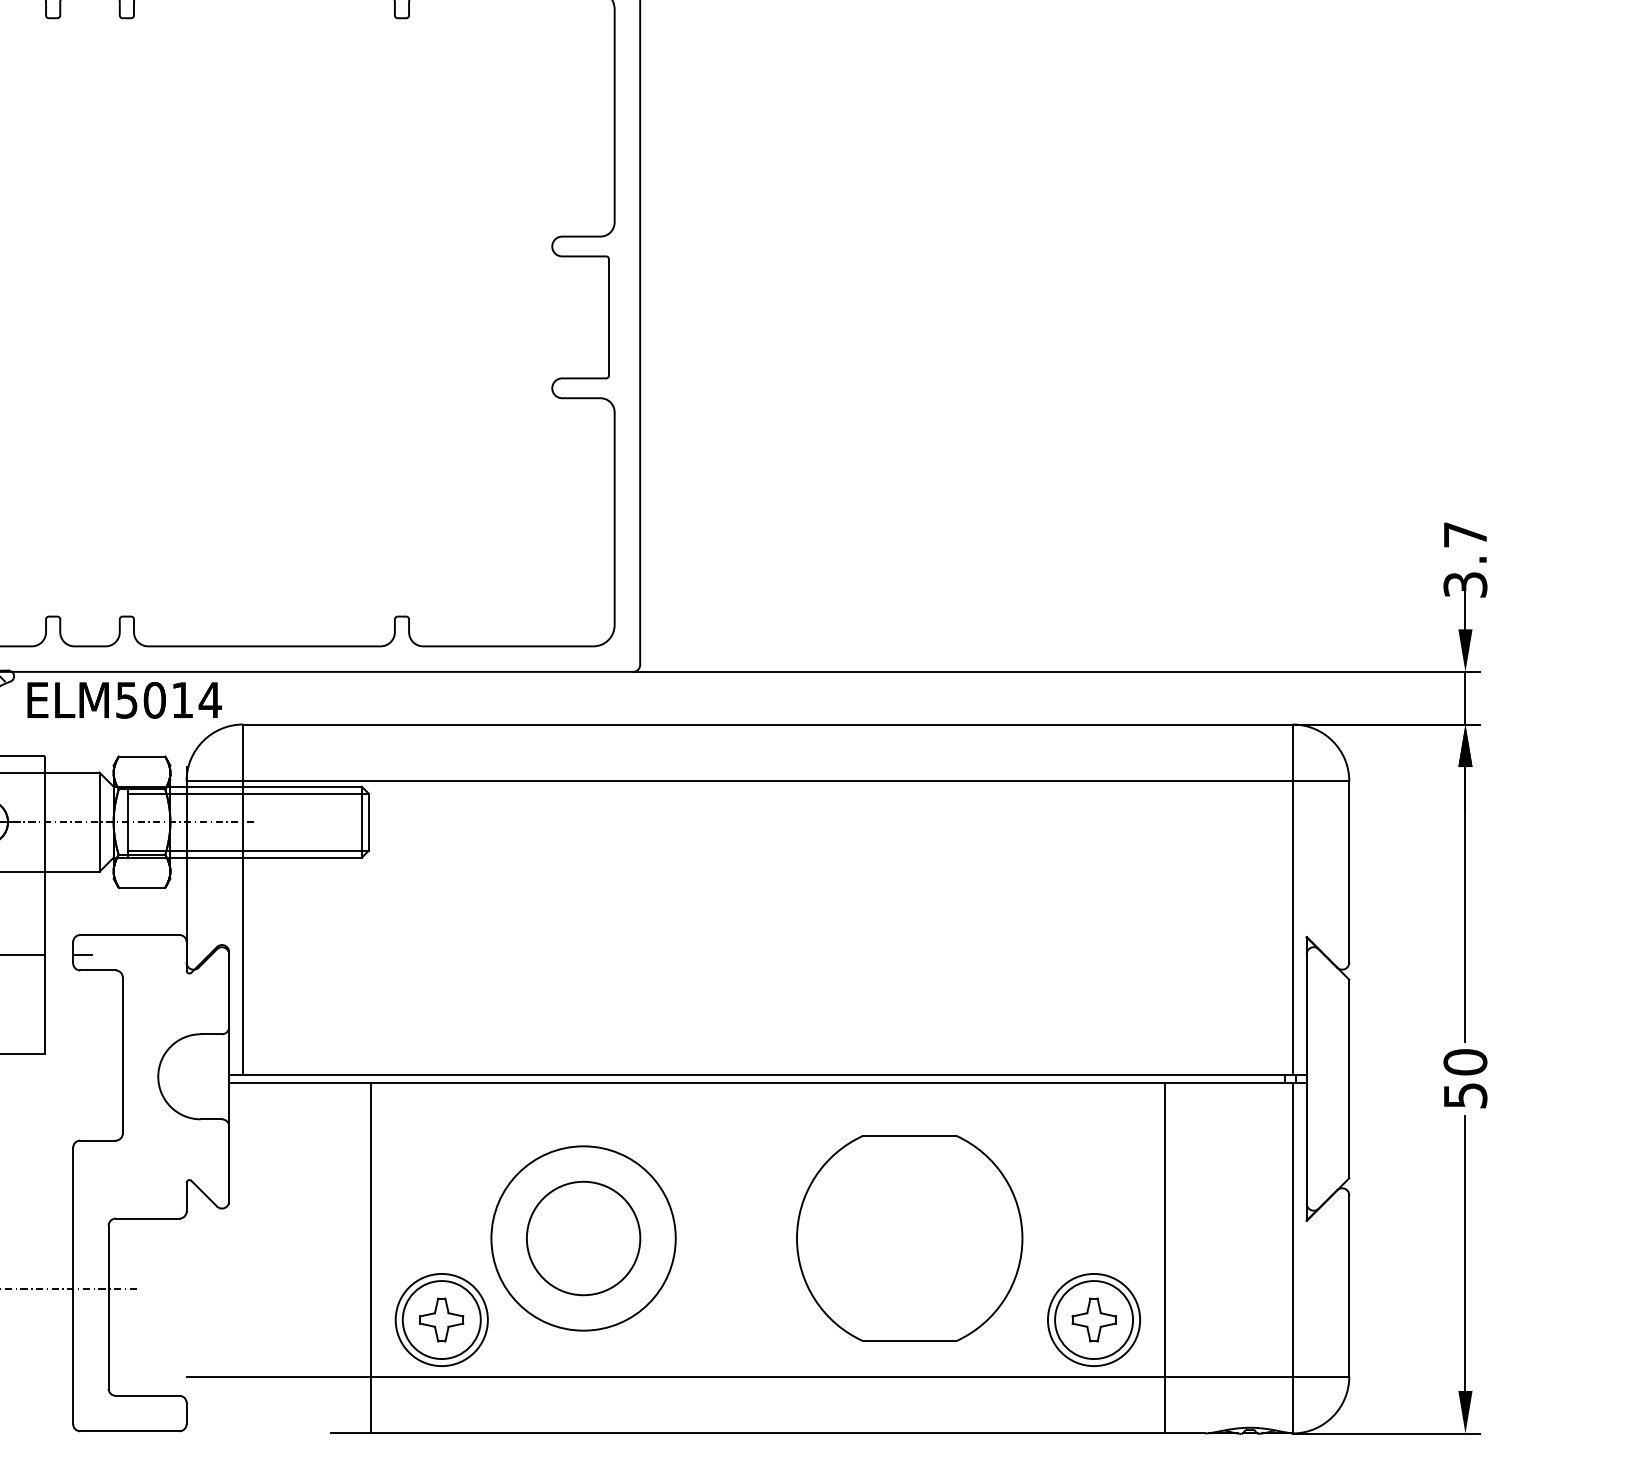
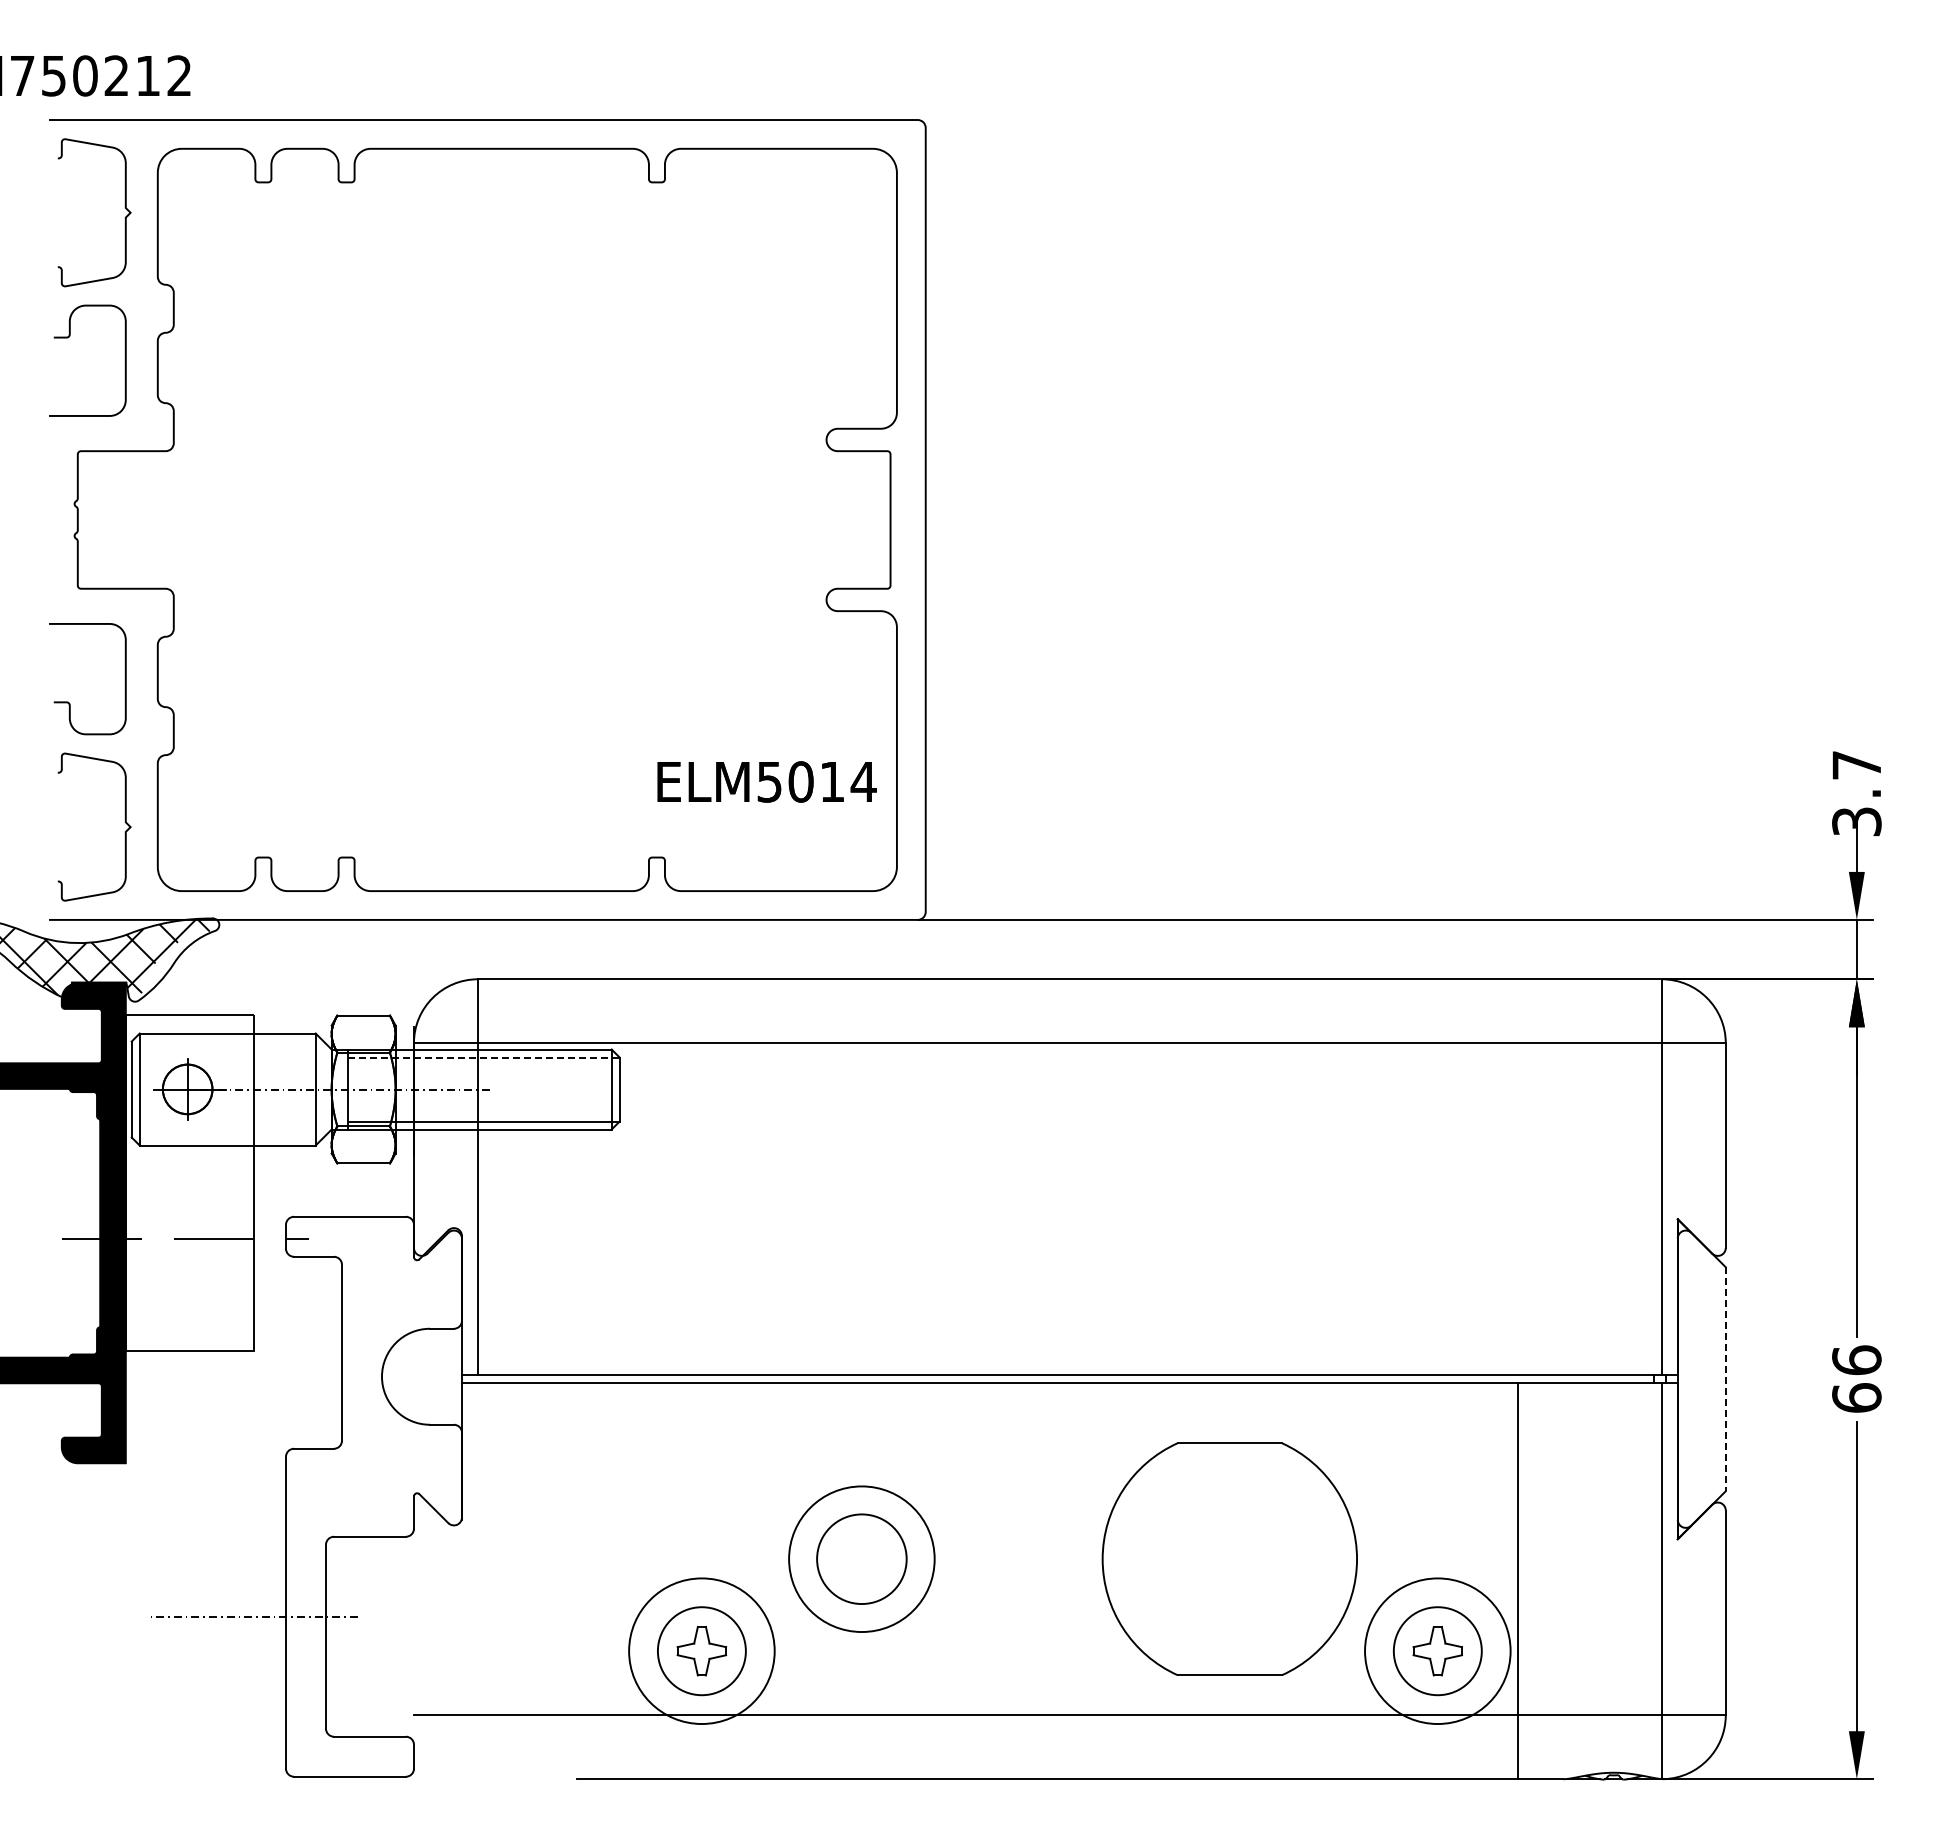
text: (124, 699) -> (766, 781), moved
line: (248, 793) -> (483, 1057), solid -> dashed
text: (1465, 1078) -> (1856, 1378), 50 -> 66
line: (1349, 1079) -> (1725, 1379), solid -> dashed
circle: (583, 1238) -> (861, 1559), size x0.7
circle: (583, 1238) -> (861, 1559), size x0.7
line: (370, 1258) -> (621, 1581), removed
circle: (441, 1320) -> (701, 1651), size x1.4
circle: (1093, 1320) -> (1437, 1651), size x1.4

